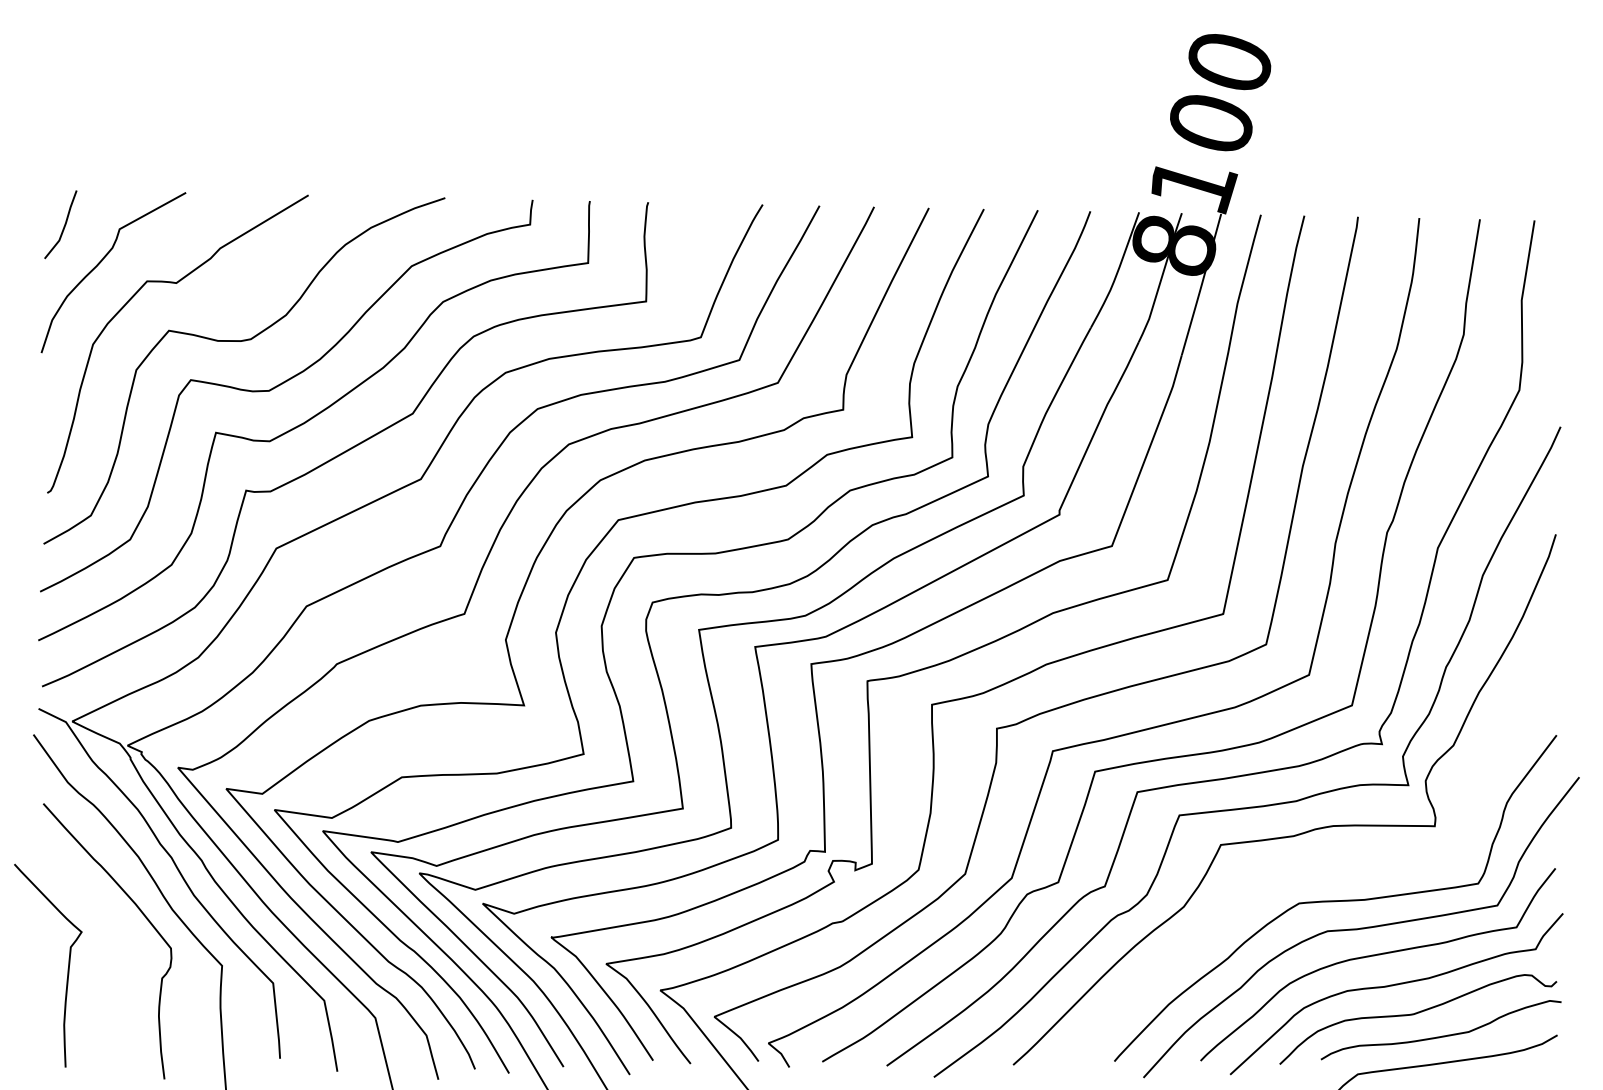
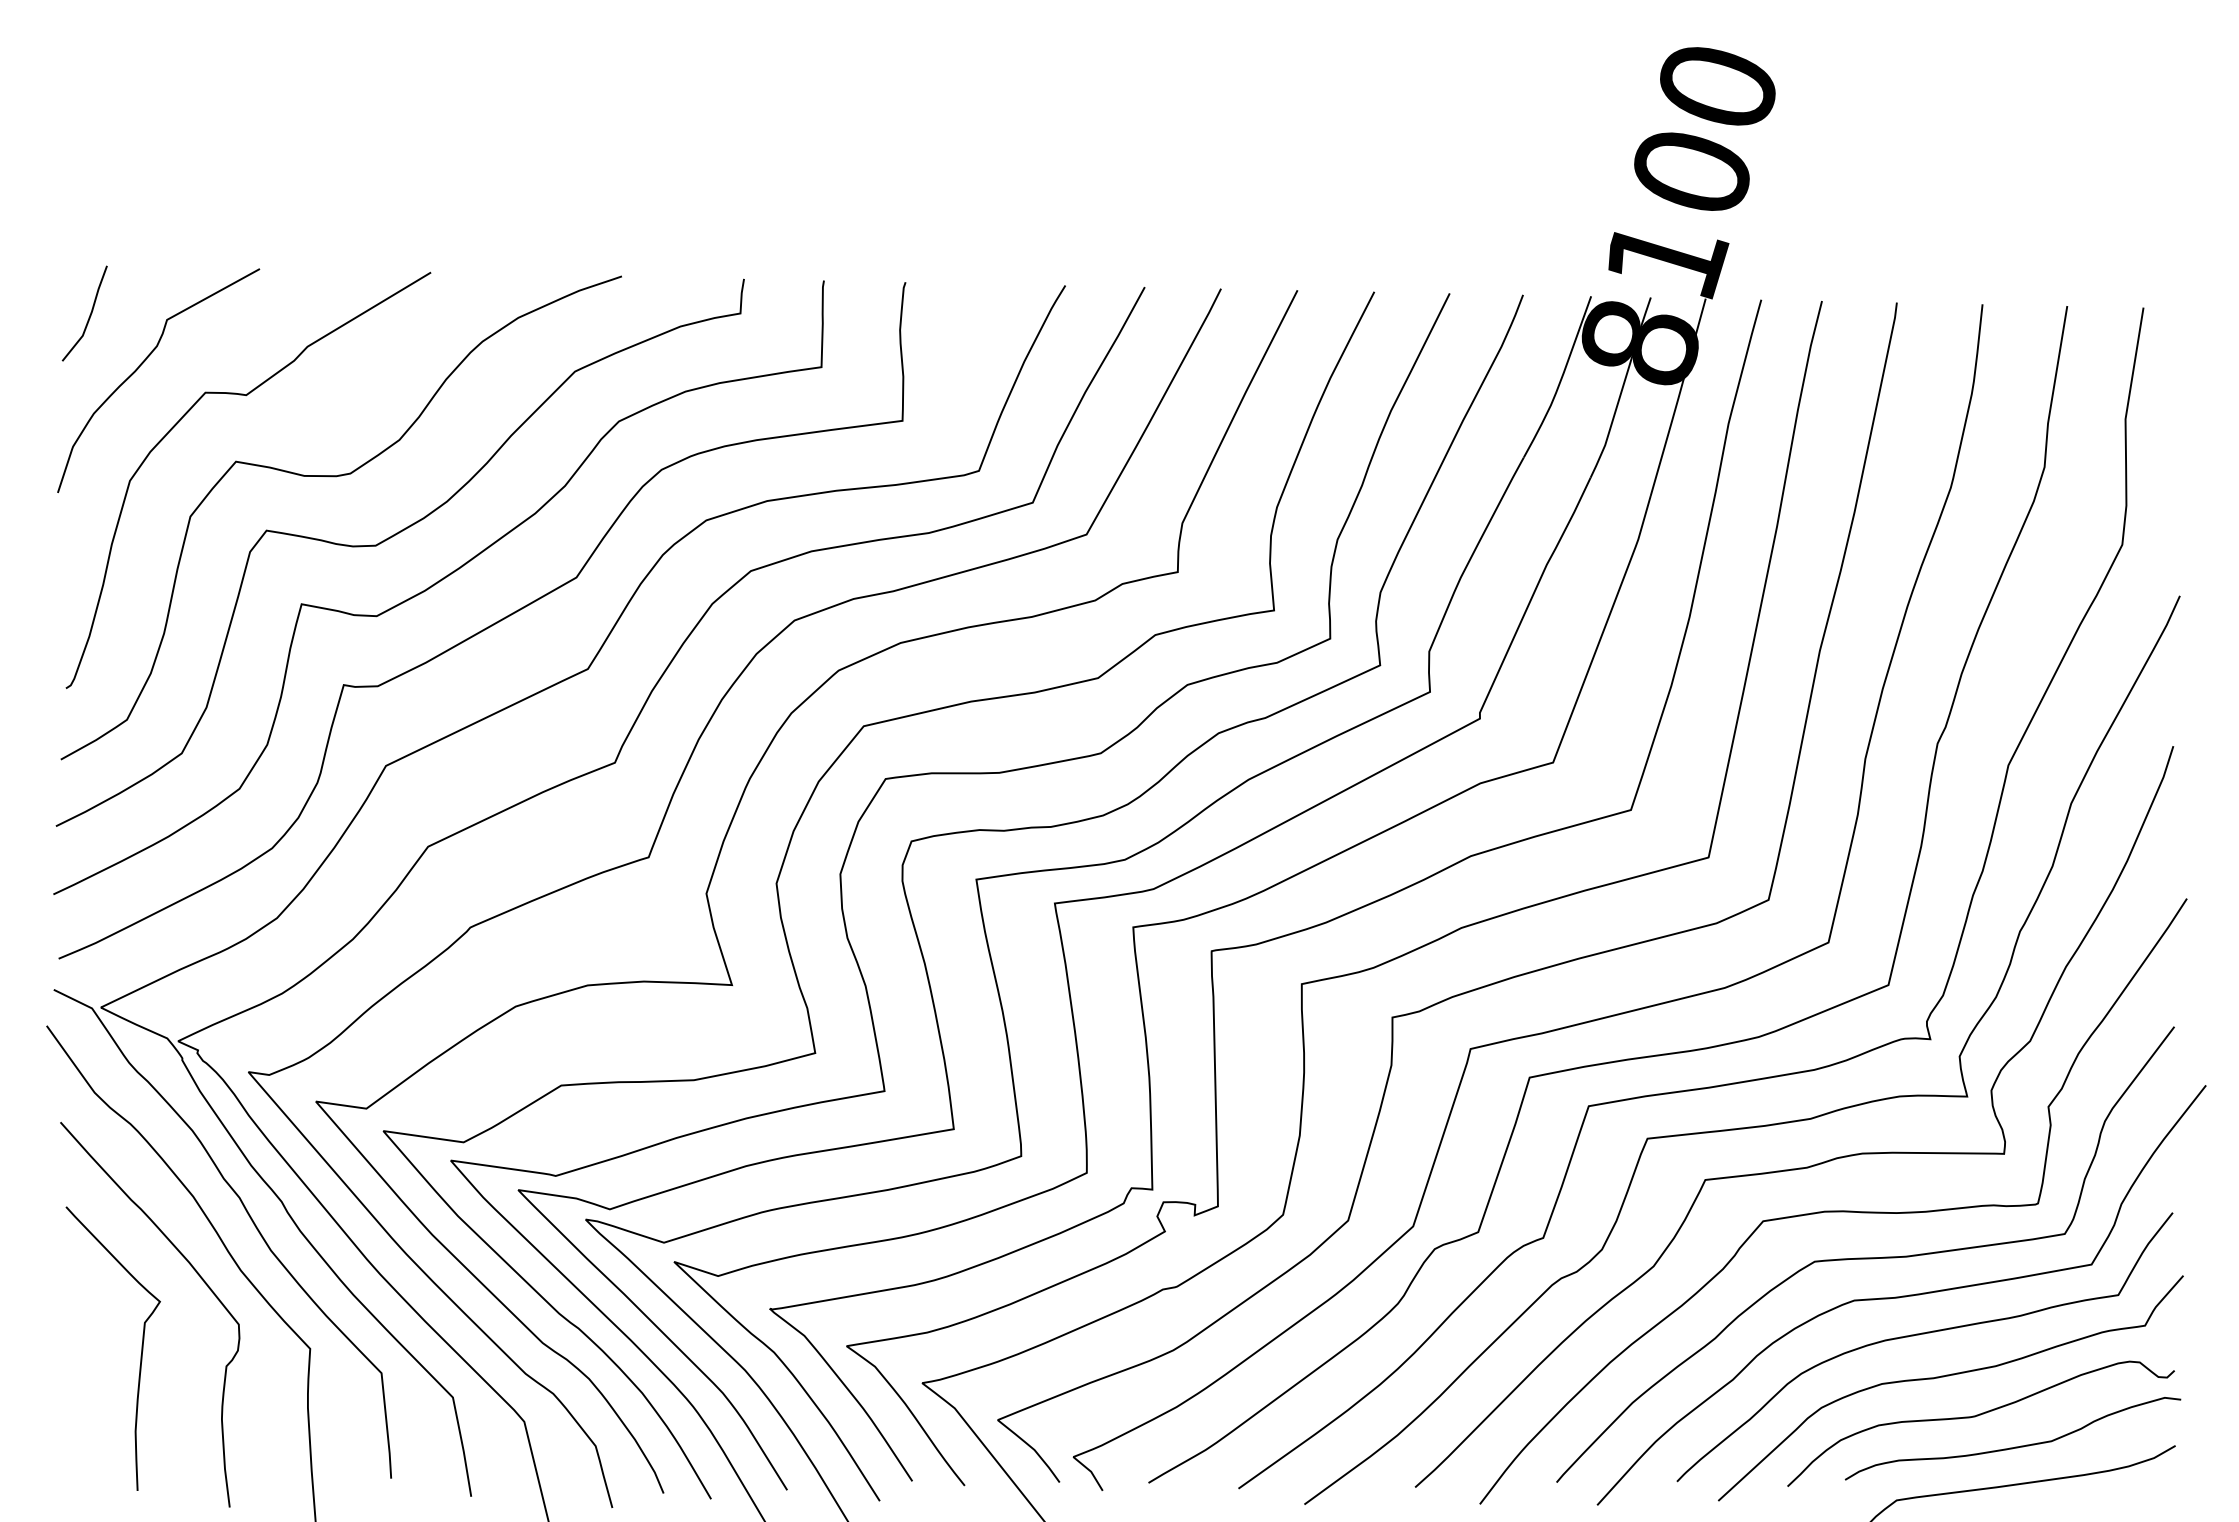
curve: (1312, 866) -> (1833, 1210), added
curve: (67, 970) -> (140, 1355), moved

